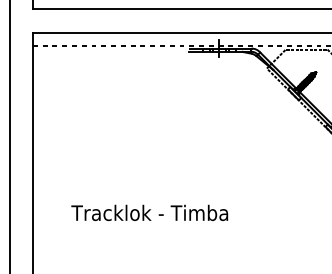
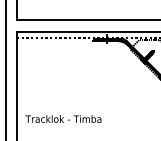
text: (149, 211) -> (63, 118), moved

